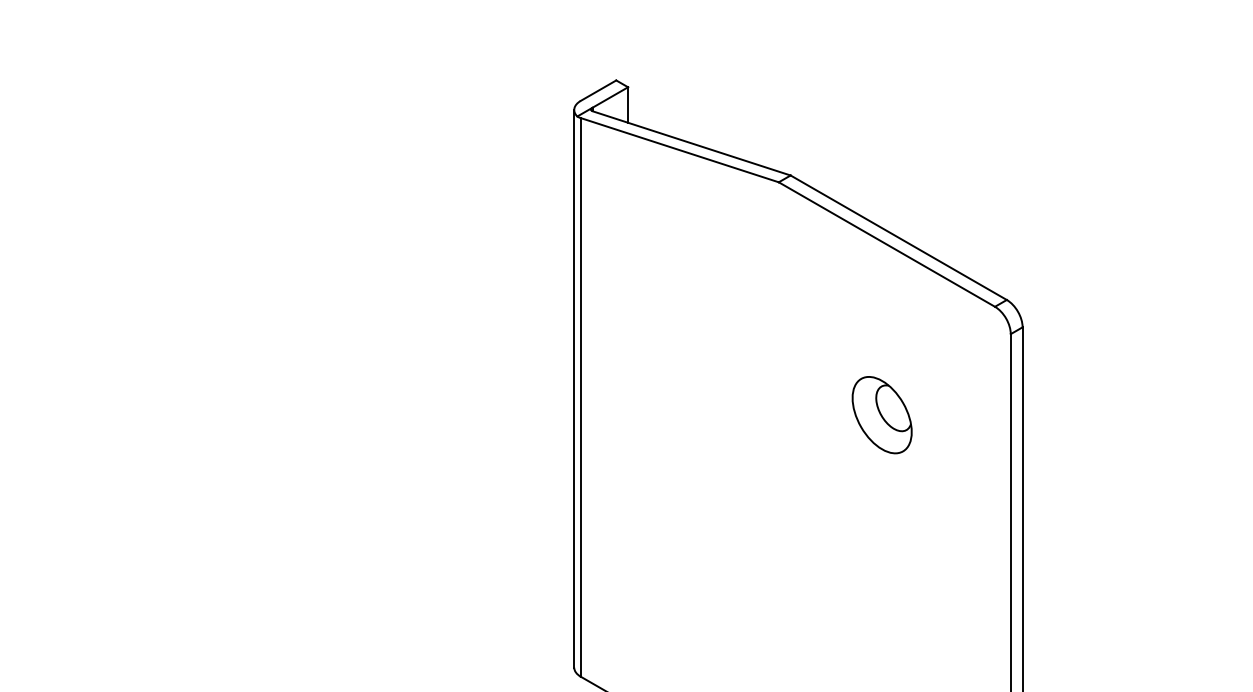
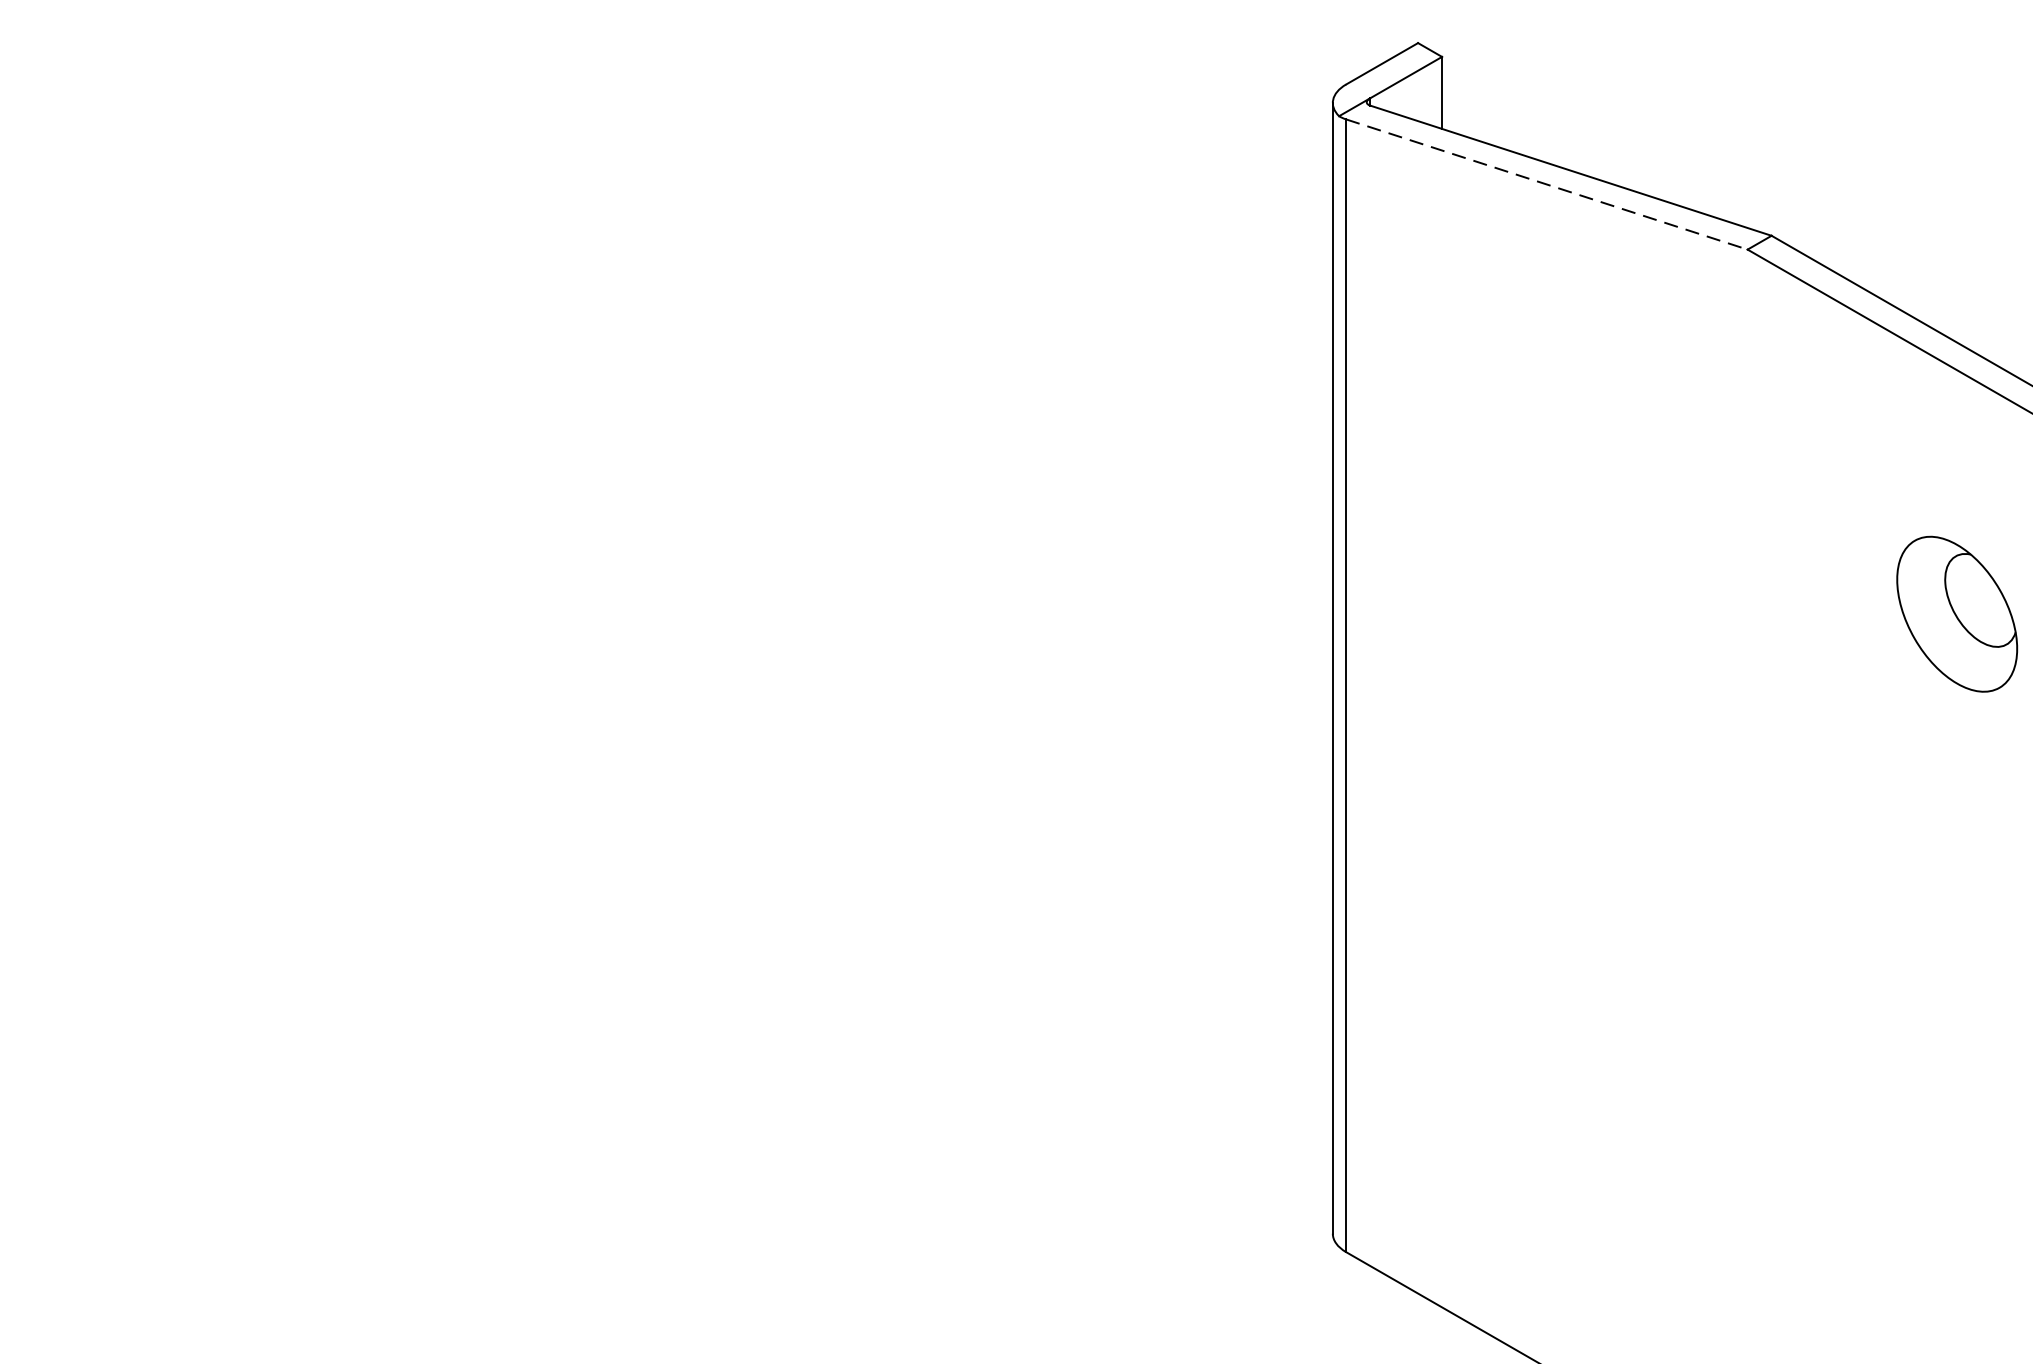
line: (680, 150) -> (1548, 185), solid -> dashed
part: (881, 415) -> (1955, 614), moved

